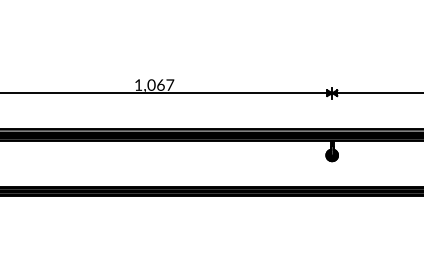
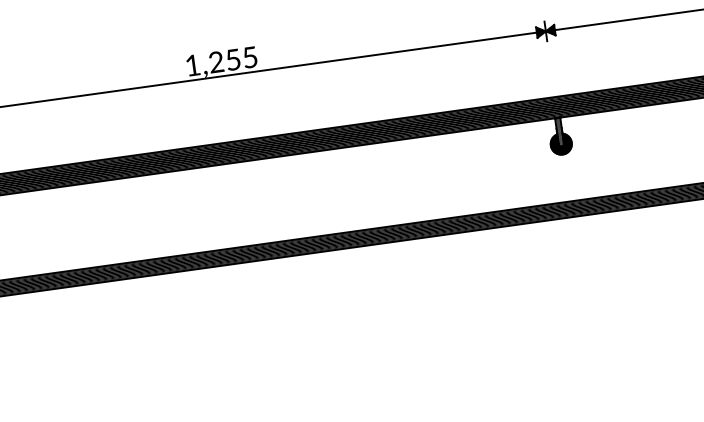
text: (160, 84) -> (232, 58), 1,067 -> 1,255

